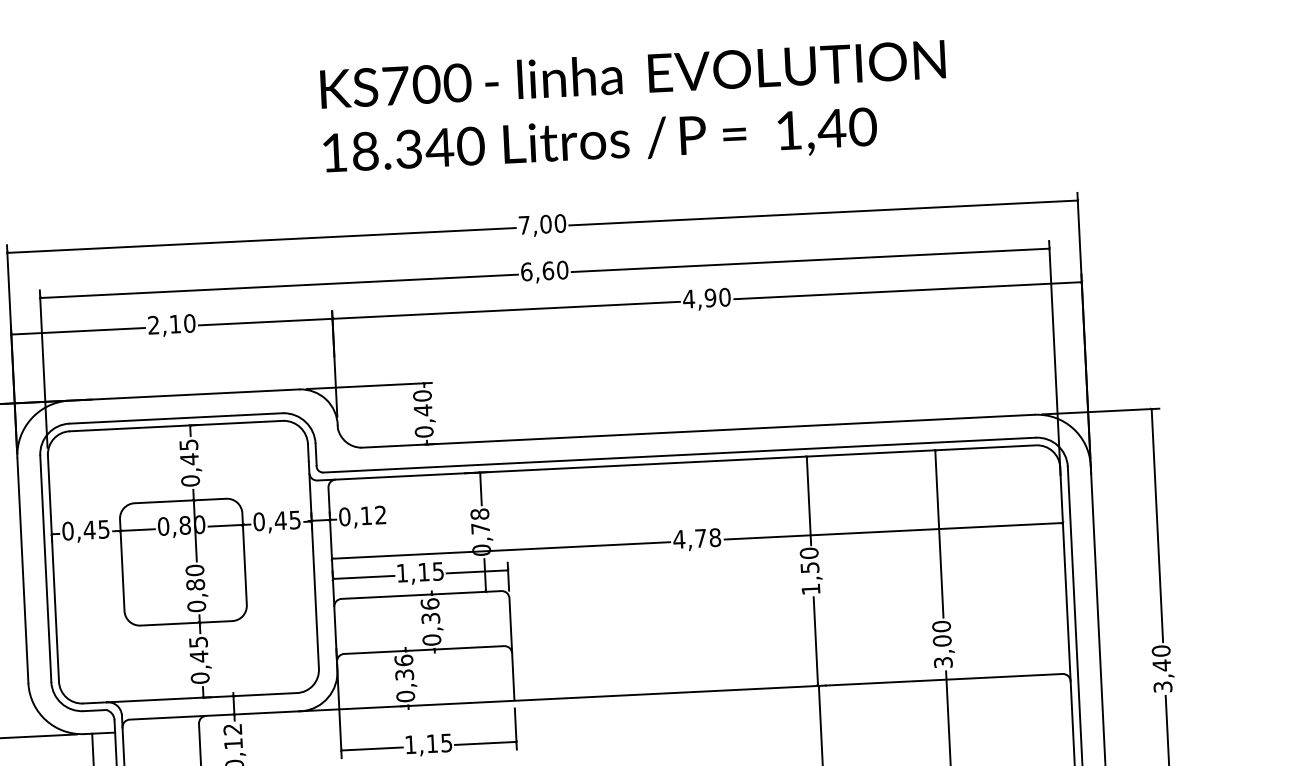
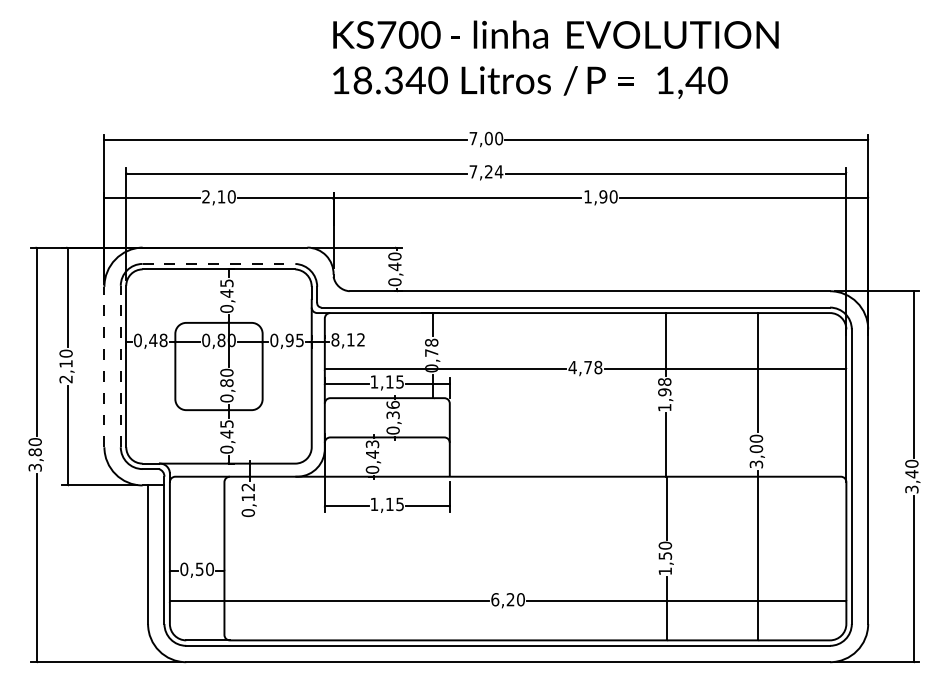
text: (544, 270) -> (486, 171), 6,60 -> 7,24
text: (688, 298) -> (587, 196), 4,90 -> 1,90
line: (177, 417) -> (219, 263), solid -> dashed
text: (344, 516) -> (335, 339), 0,12 -> 8,12
text: (280, 520) -> (289, 340), 0,45 -> 0,95
text: (103, 529) -> (163, 340), 0,45 -> 0,48
text: (809, 561) -> (664, 387), 1,50 -> 1,98
line: (45, 568) -> (120, 366), solid -> dashed
line: (22, 569) -> (104, 366), solid -> dashed
text: (404, 667) -> (372, 449), 0,36 -> 0,43

